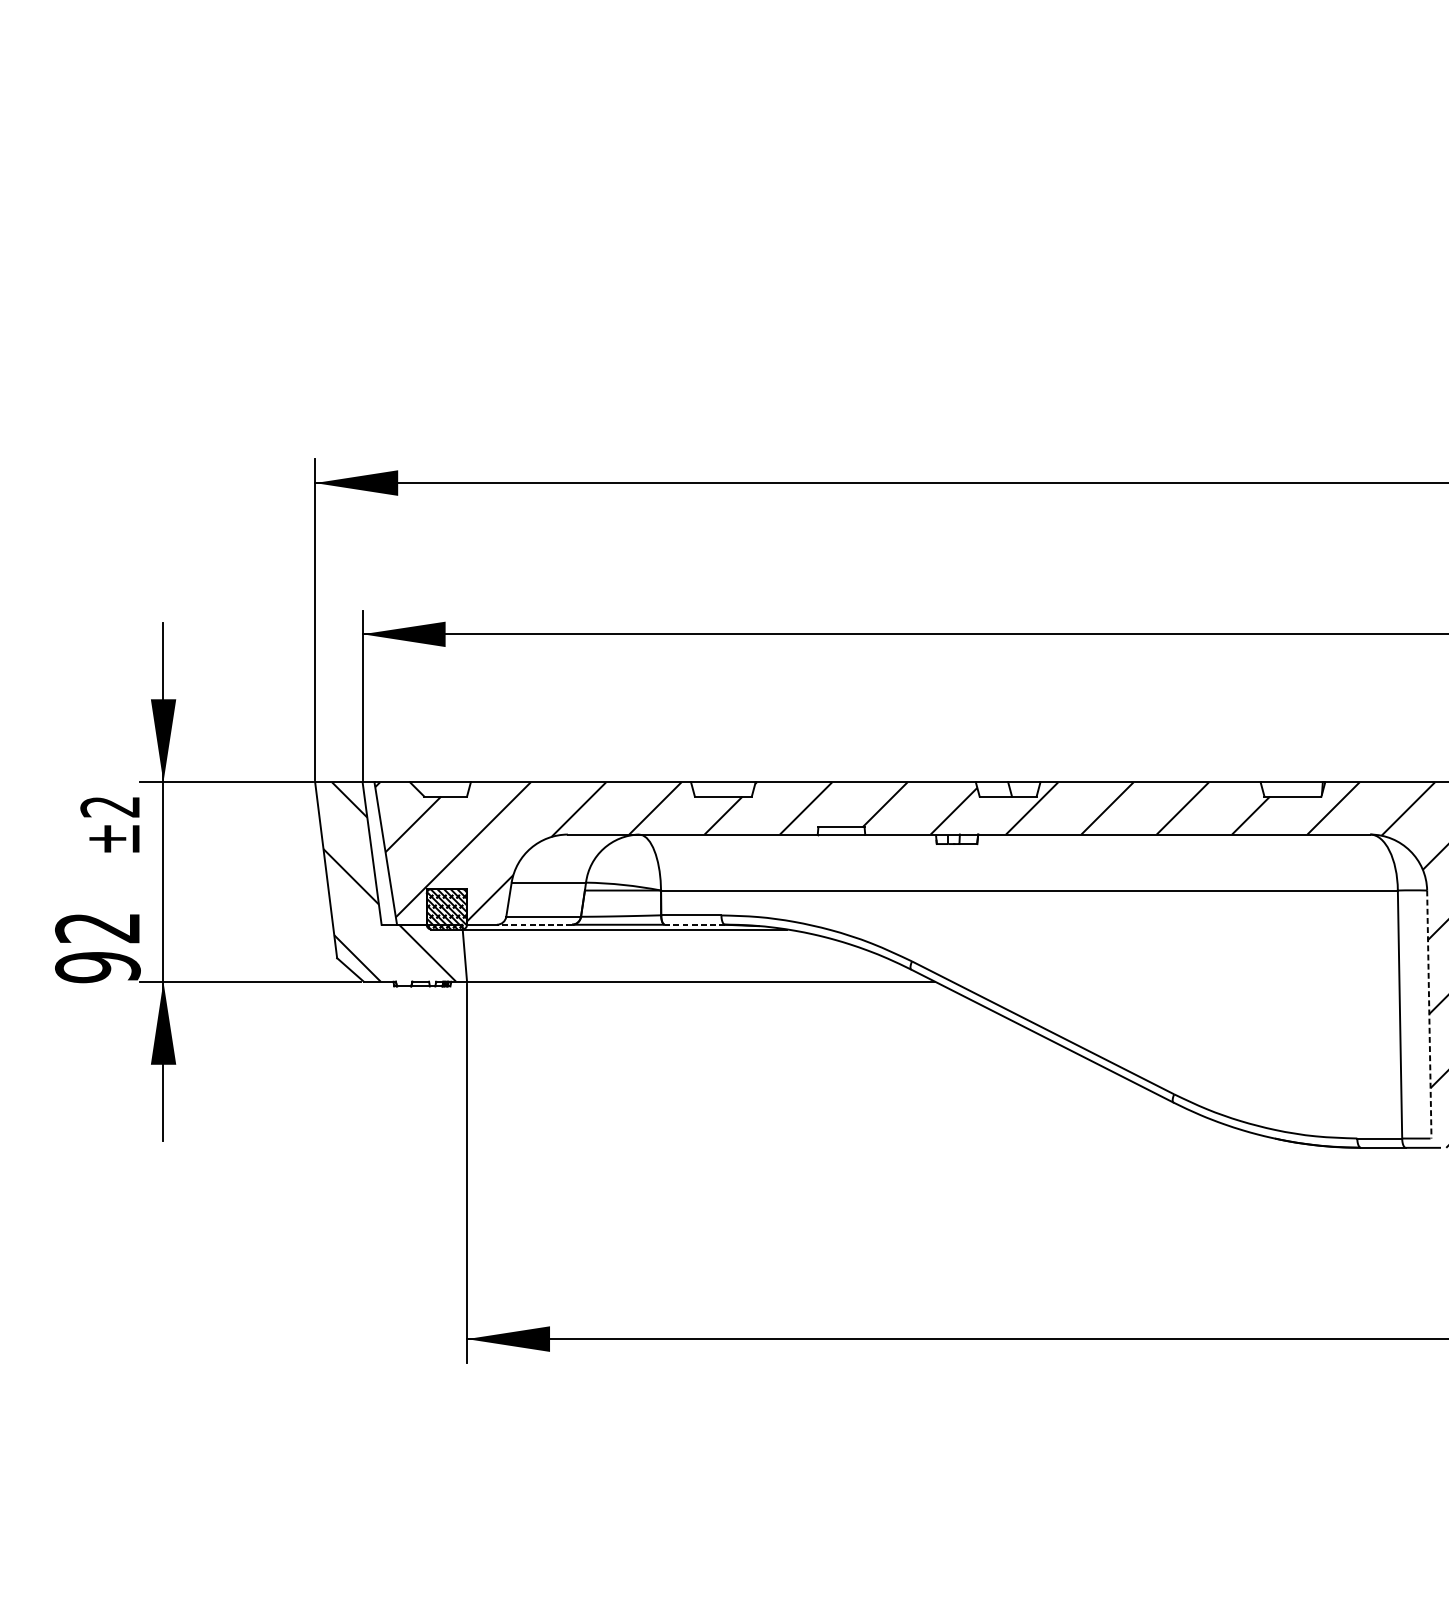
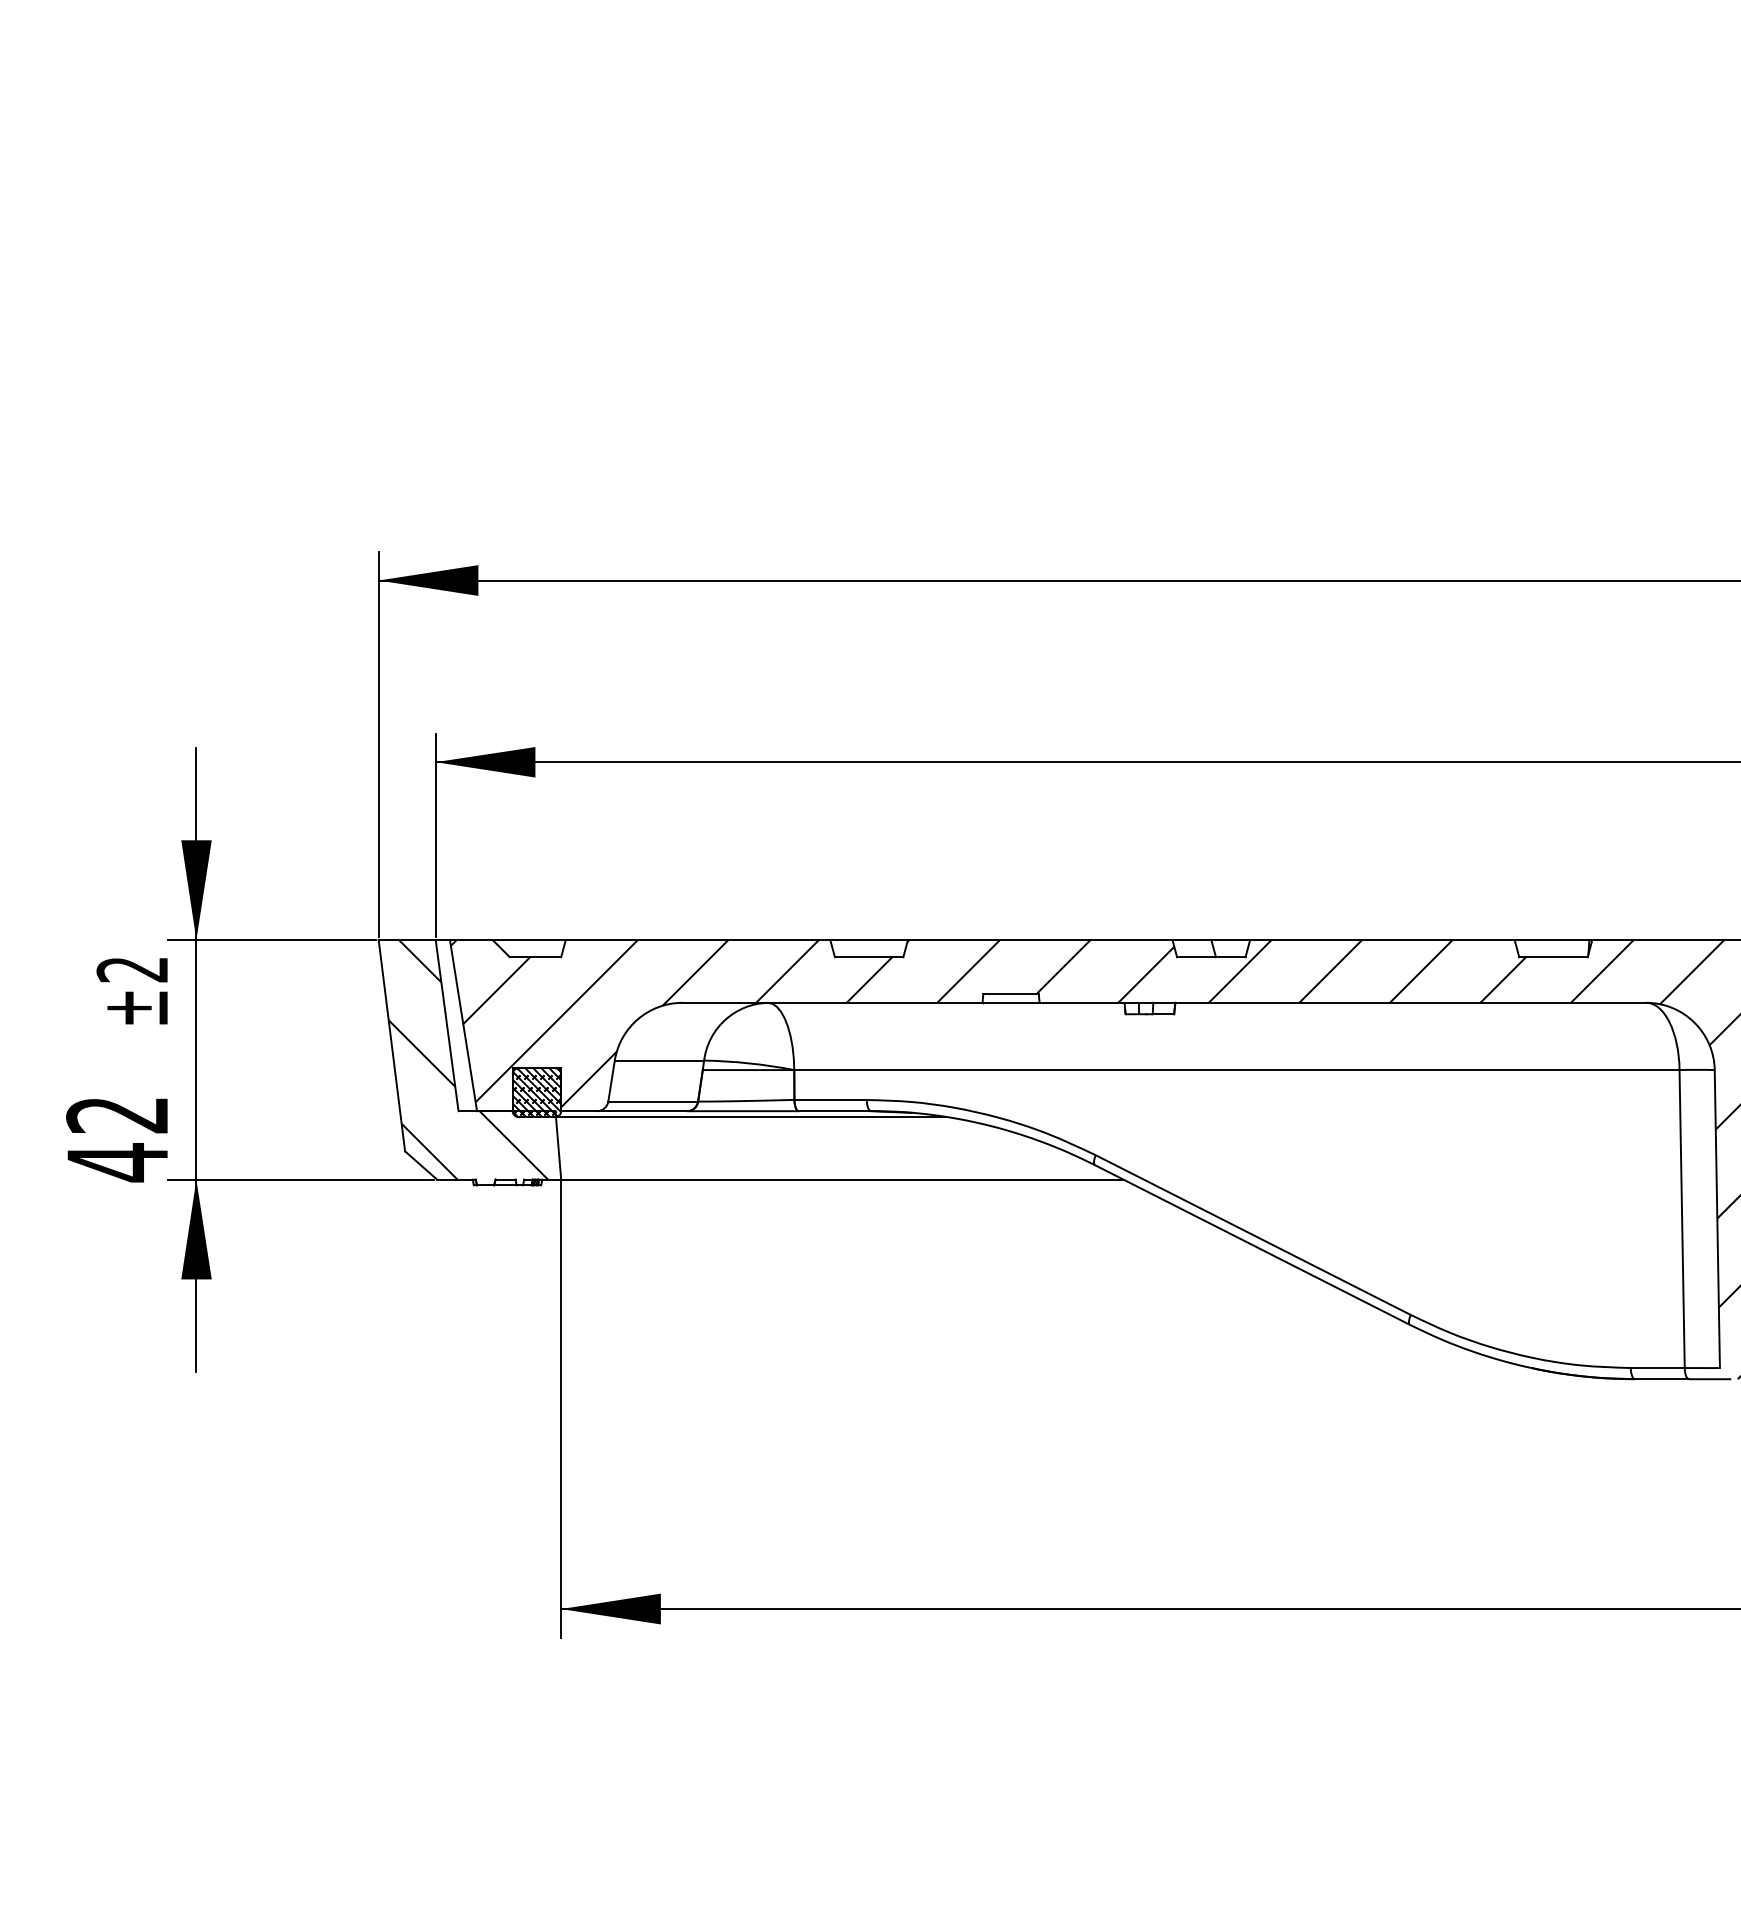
line: (533, 925) -> (641, 1111), dashed -> solid
line: (694, 925) -> (834, 1111), dashed -> solid
text: (97, 967) -> (117, 1162), 92 -> 42
line: (1429, 1014) -> (1717, 1219), dashed -> solid

